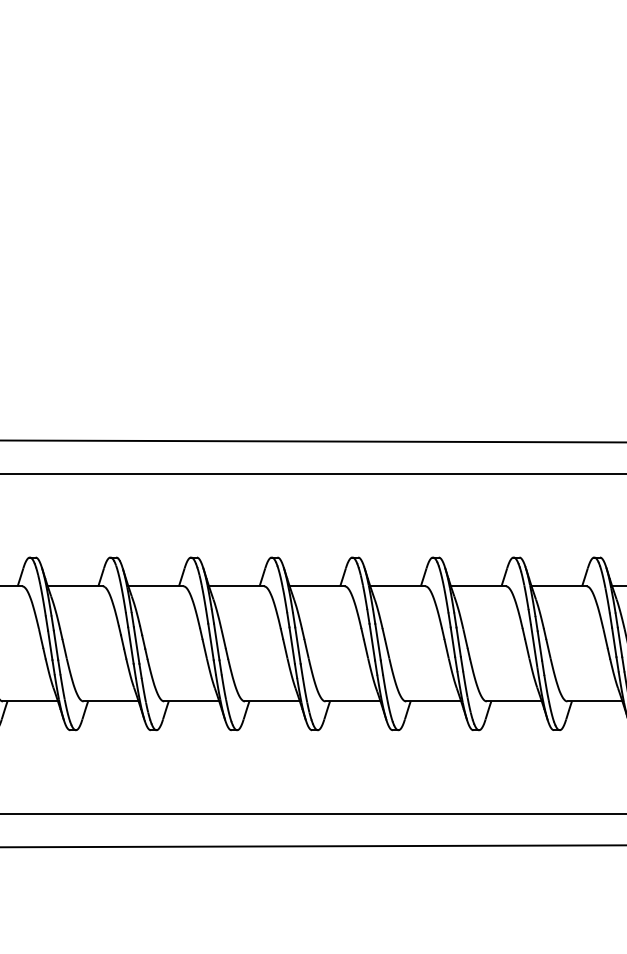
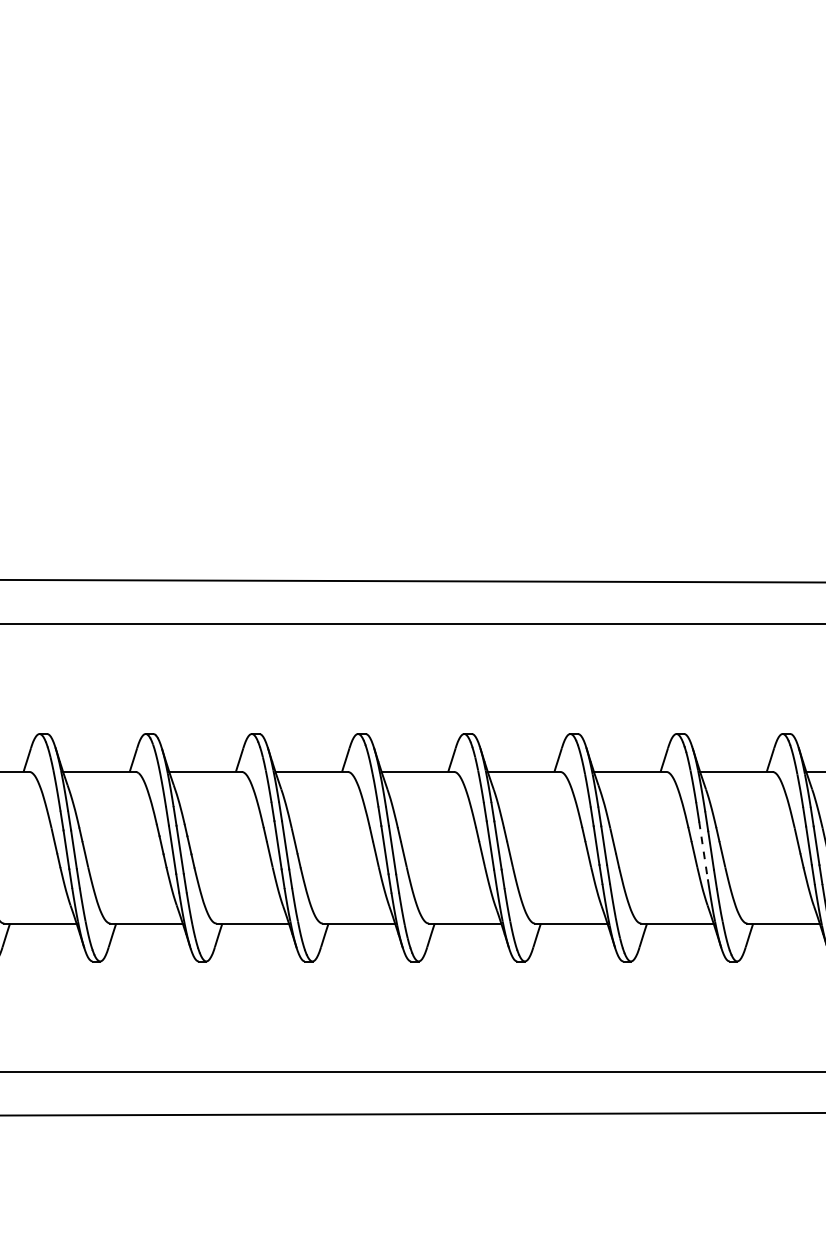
line: (534, 645) -> (703, 850), solid -> dashed

